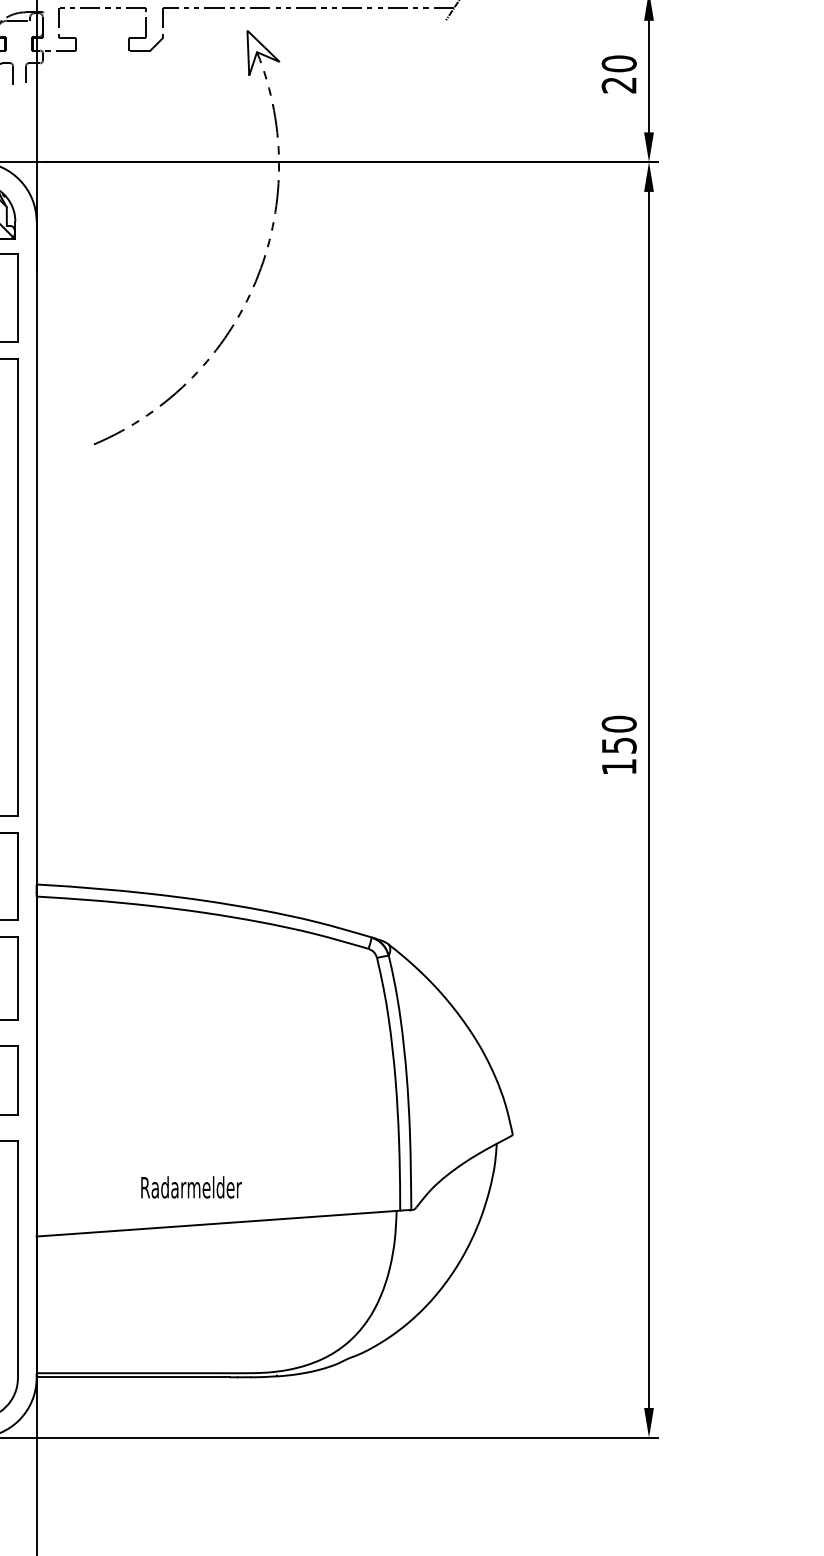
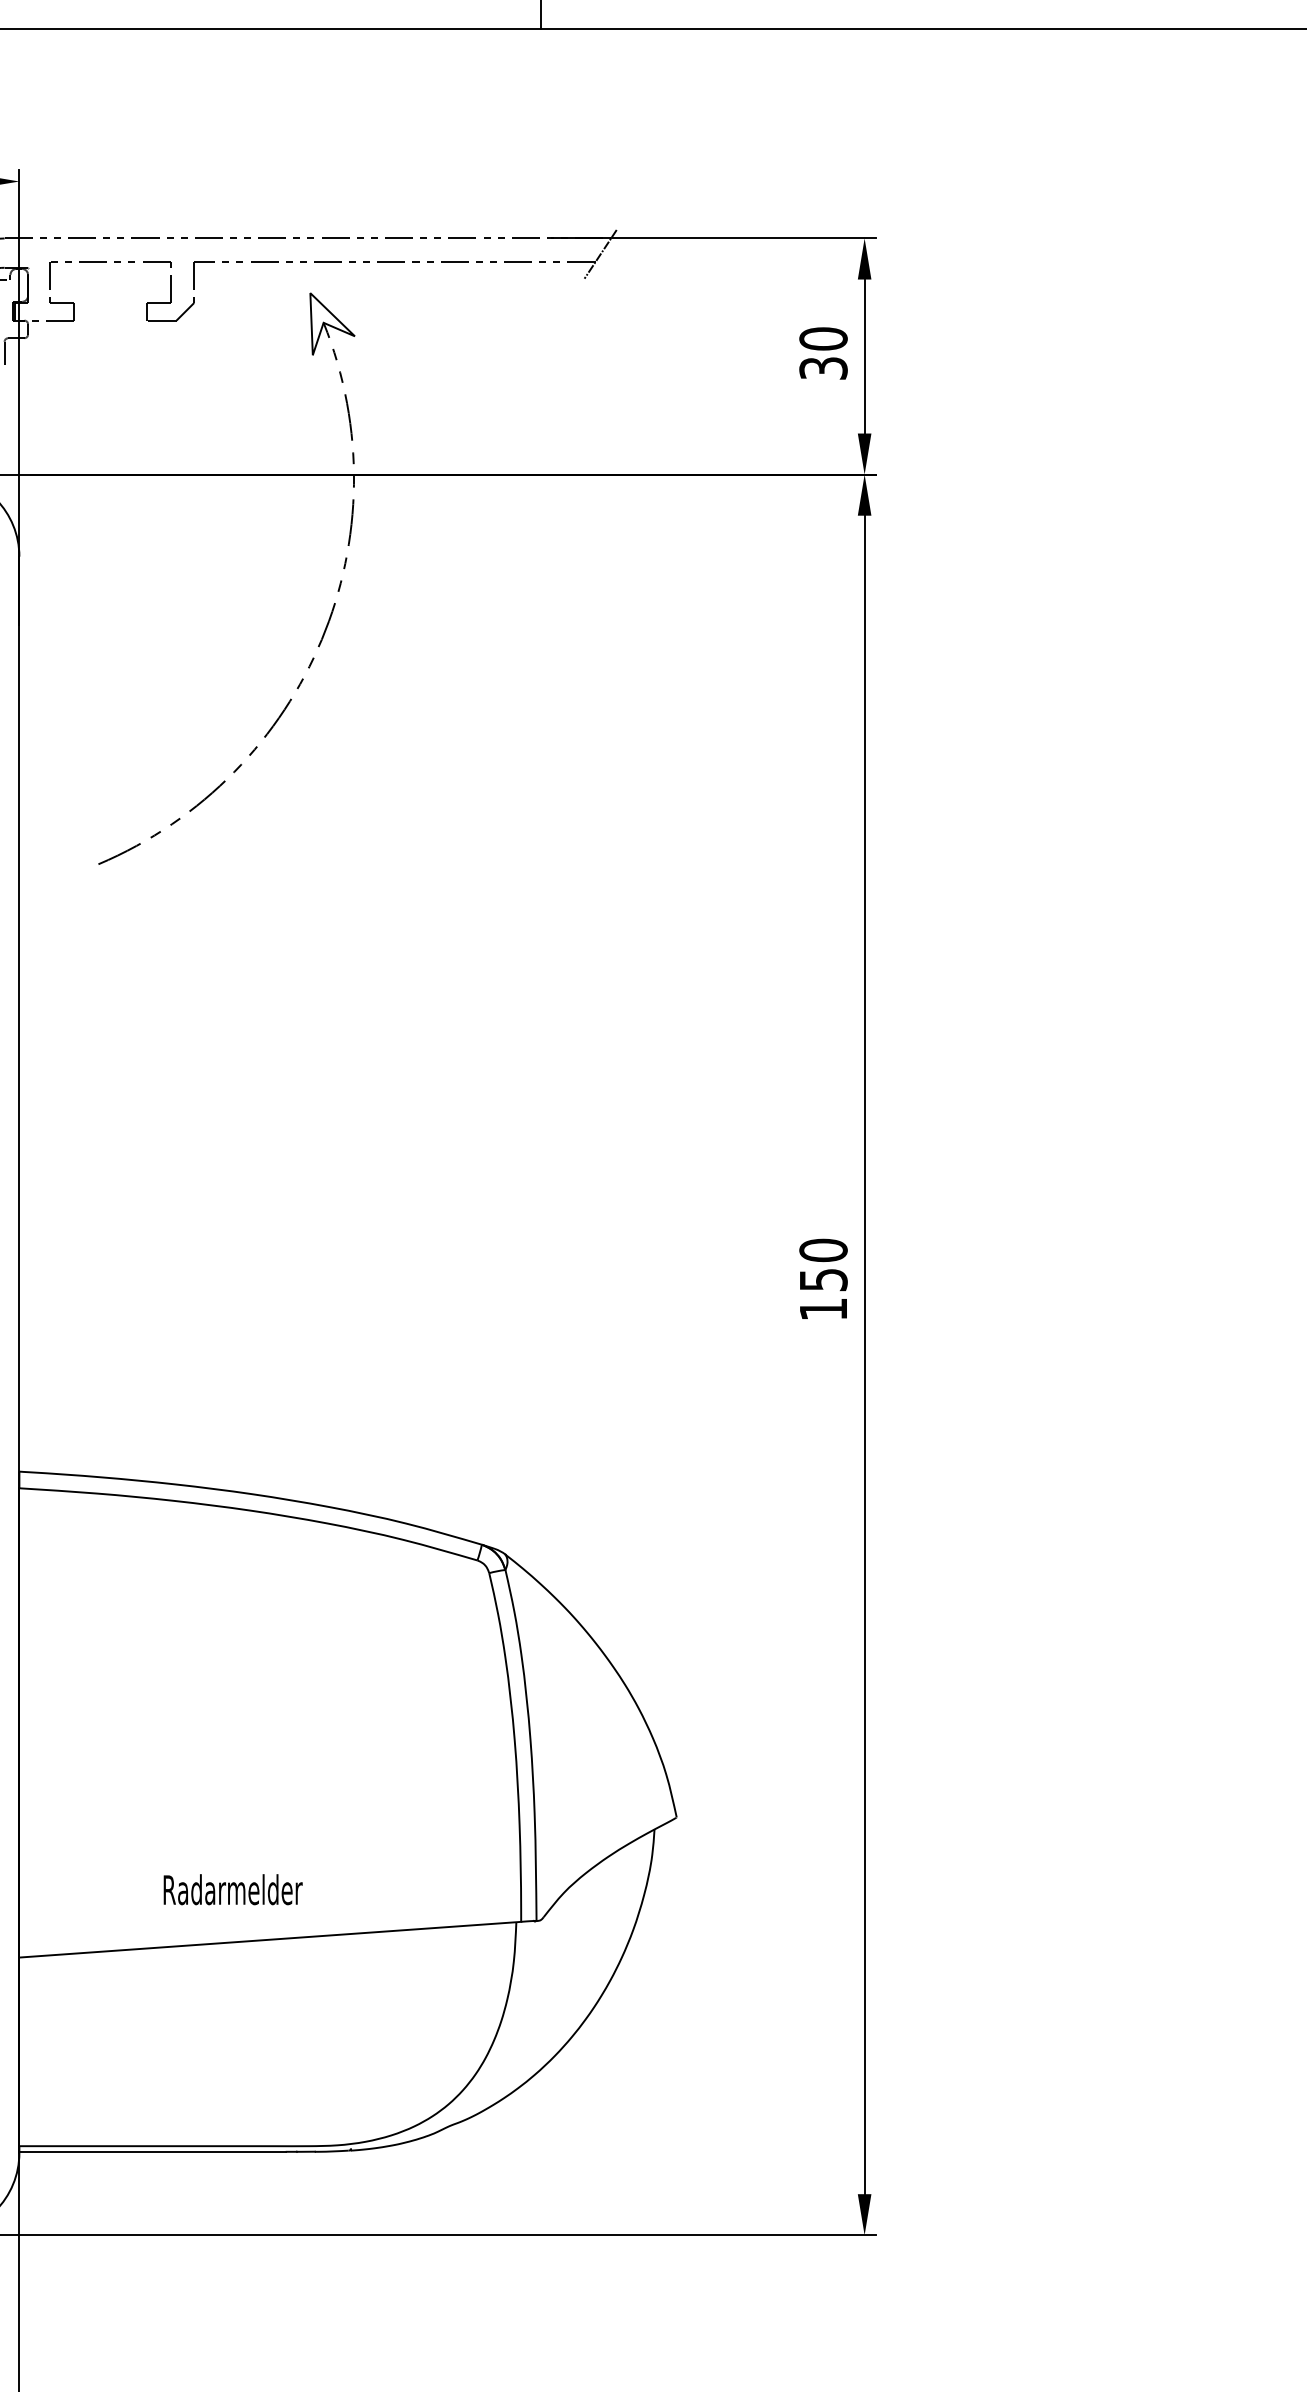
text: (619, 85) -> (823, 368), 20 -> 30

